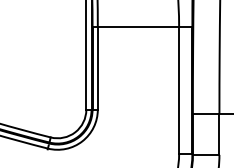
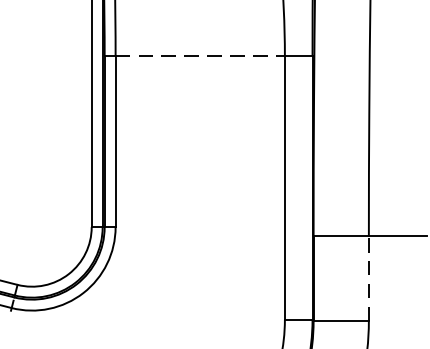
line: (138, 27) -> (200, 55), solid -> dashed
line: (219, 134) -> (368, 278), solid -> dashed

